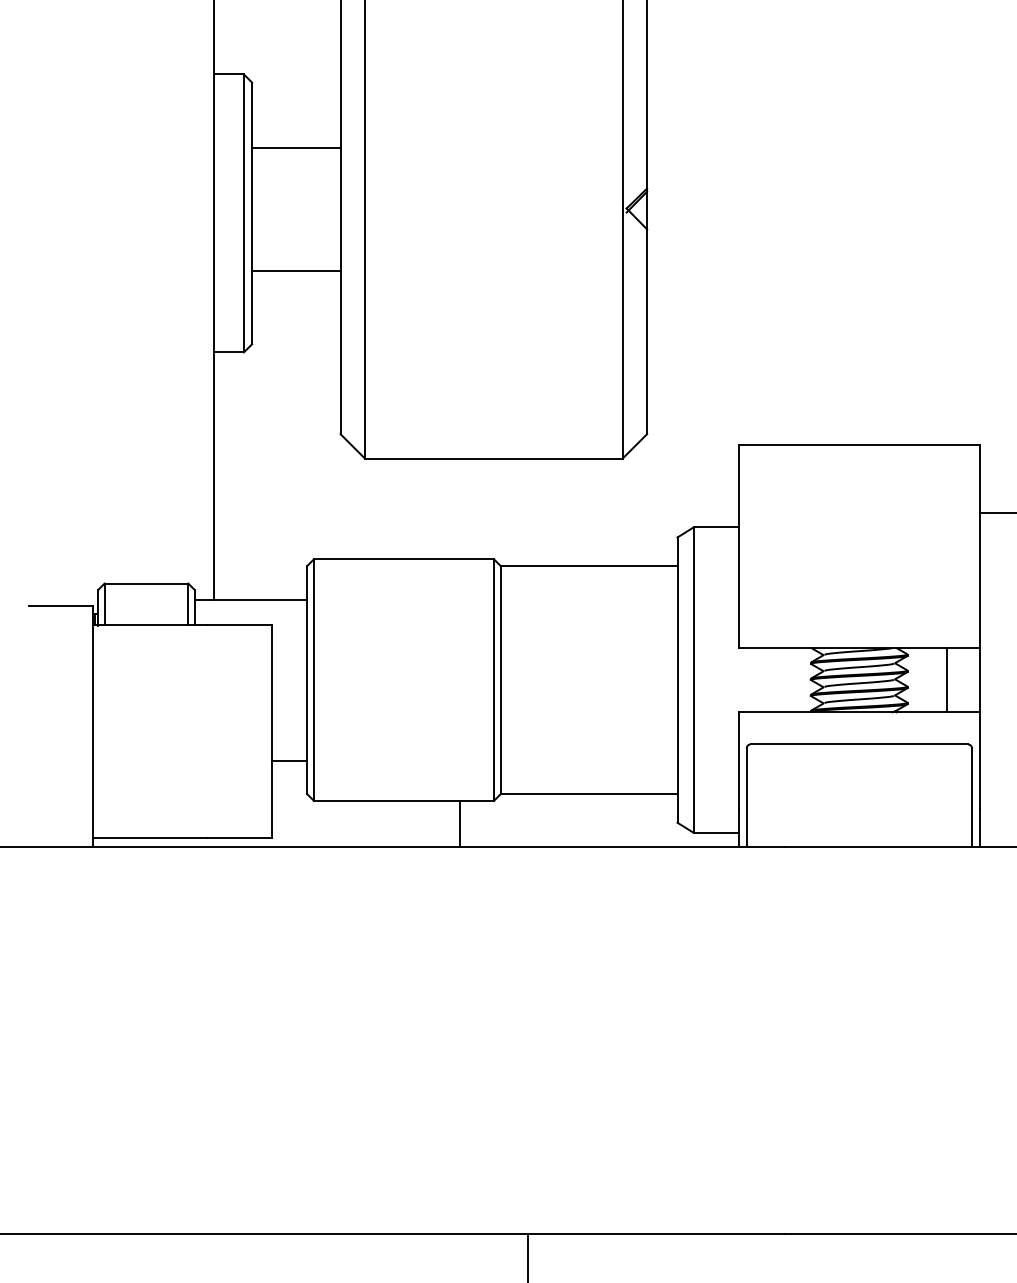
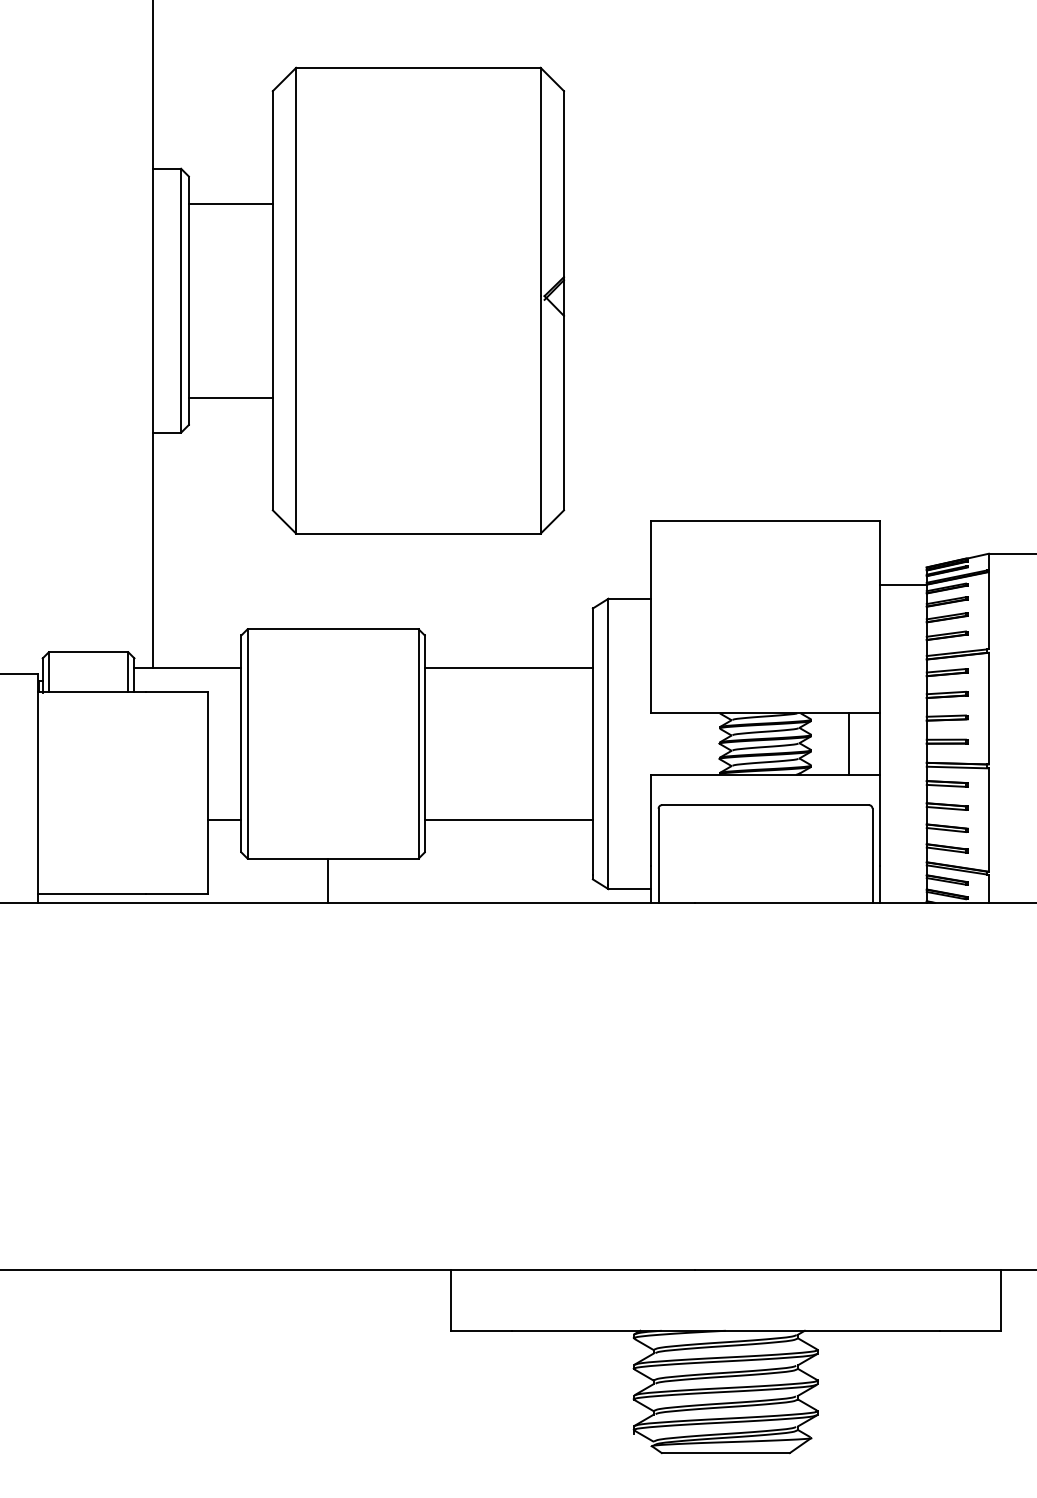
line: (295, 147) -> (230, 203), moved
line: (295, 271) -> (230, 397), moved
line: (588, 565) -> (508, 667), moved
line: (588, 794) -> (508, 820), moved
line: (460, 823) -> (328, 880), moved

